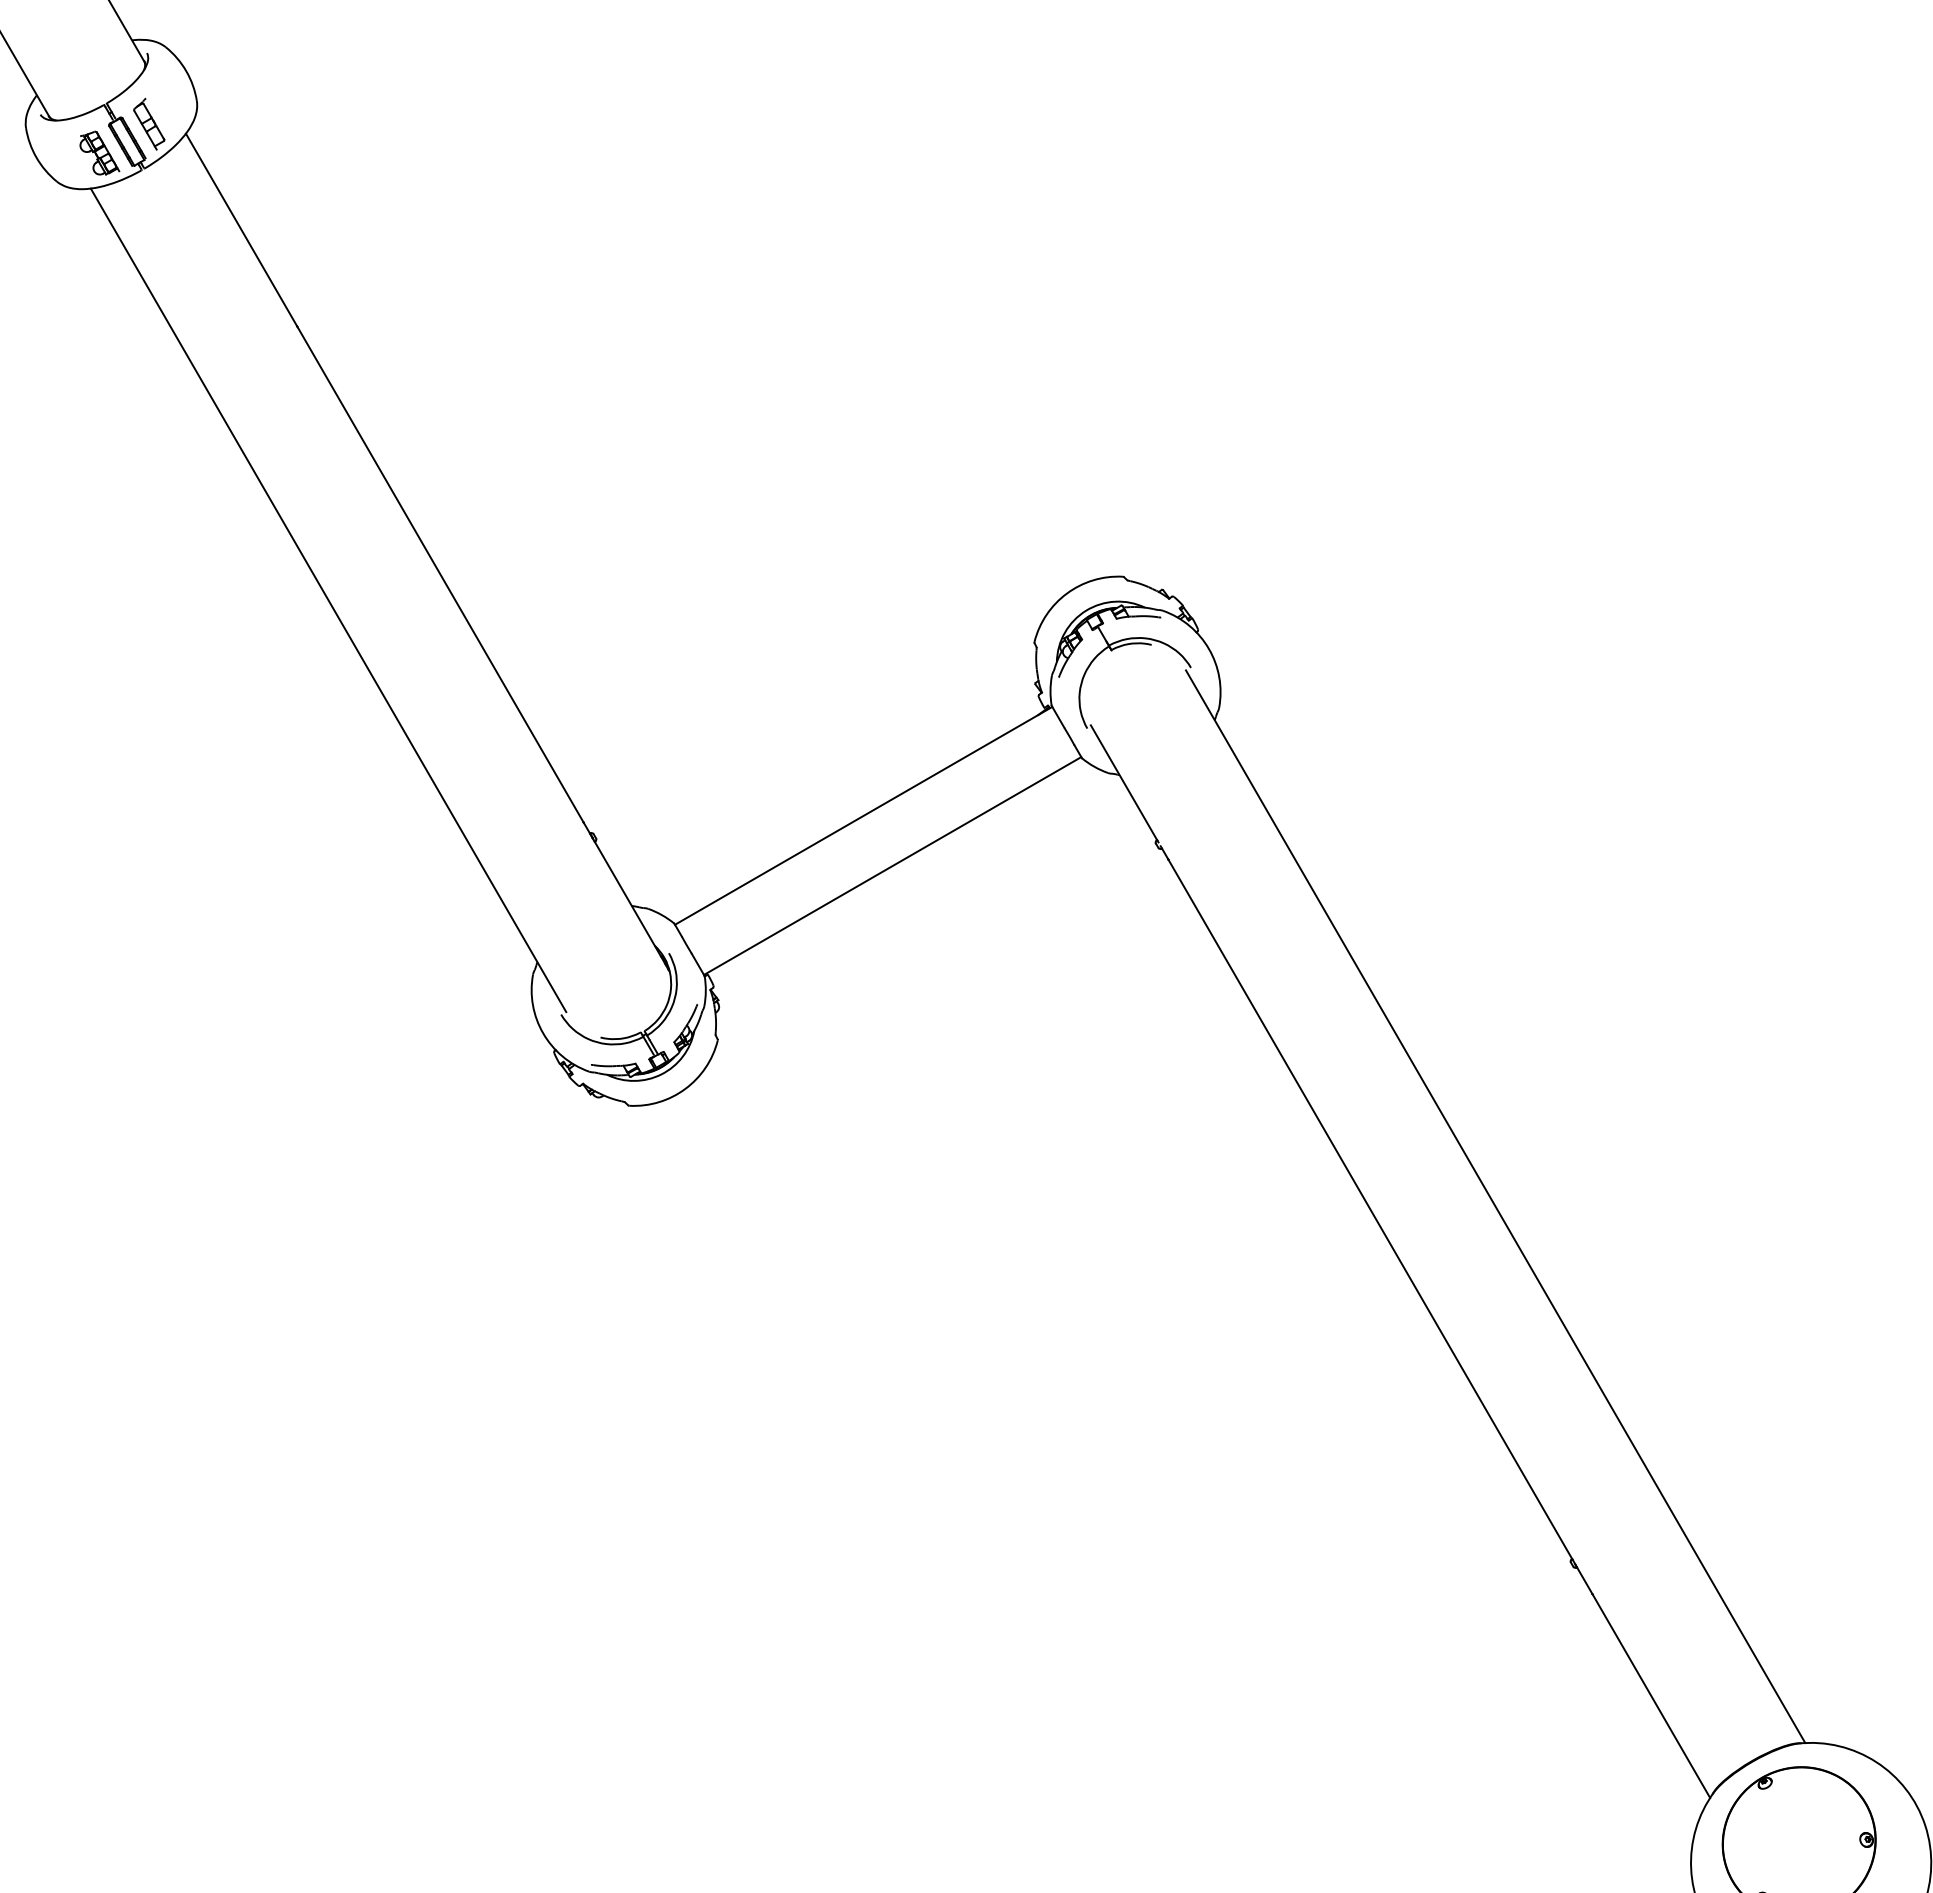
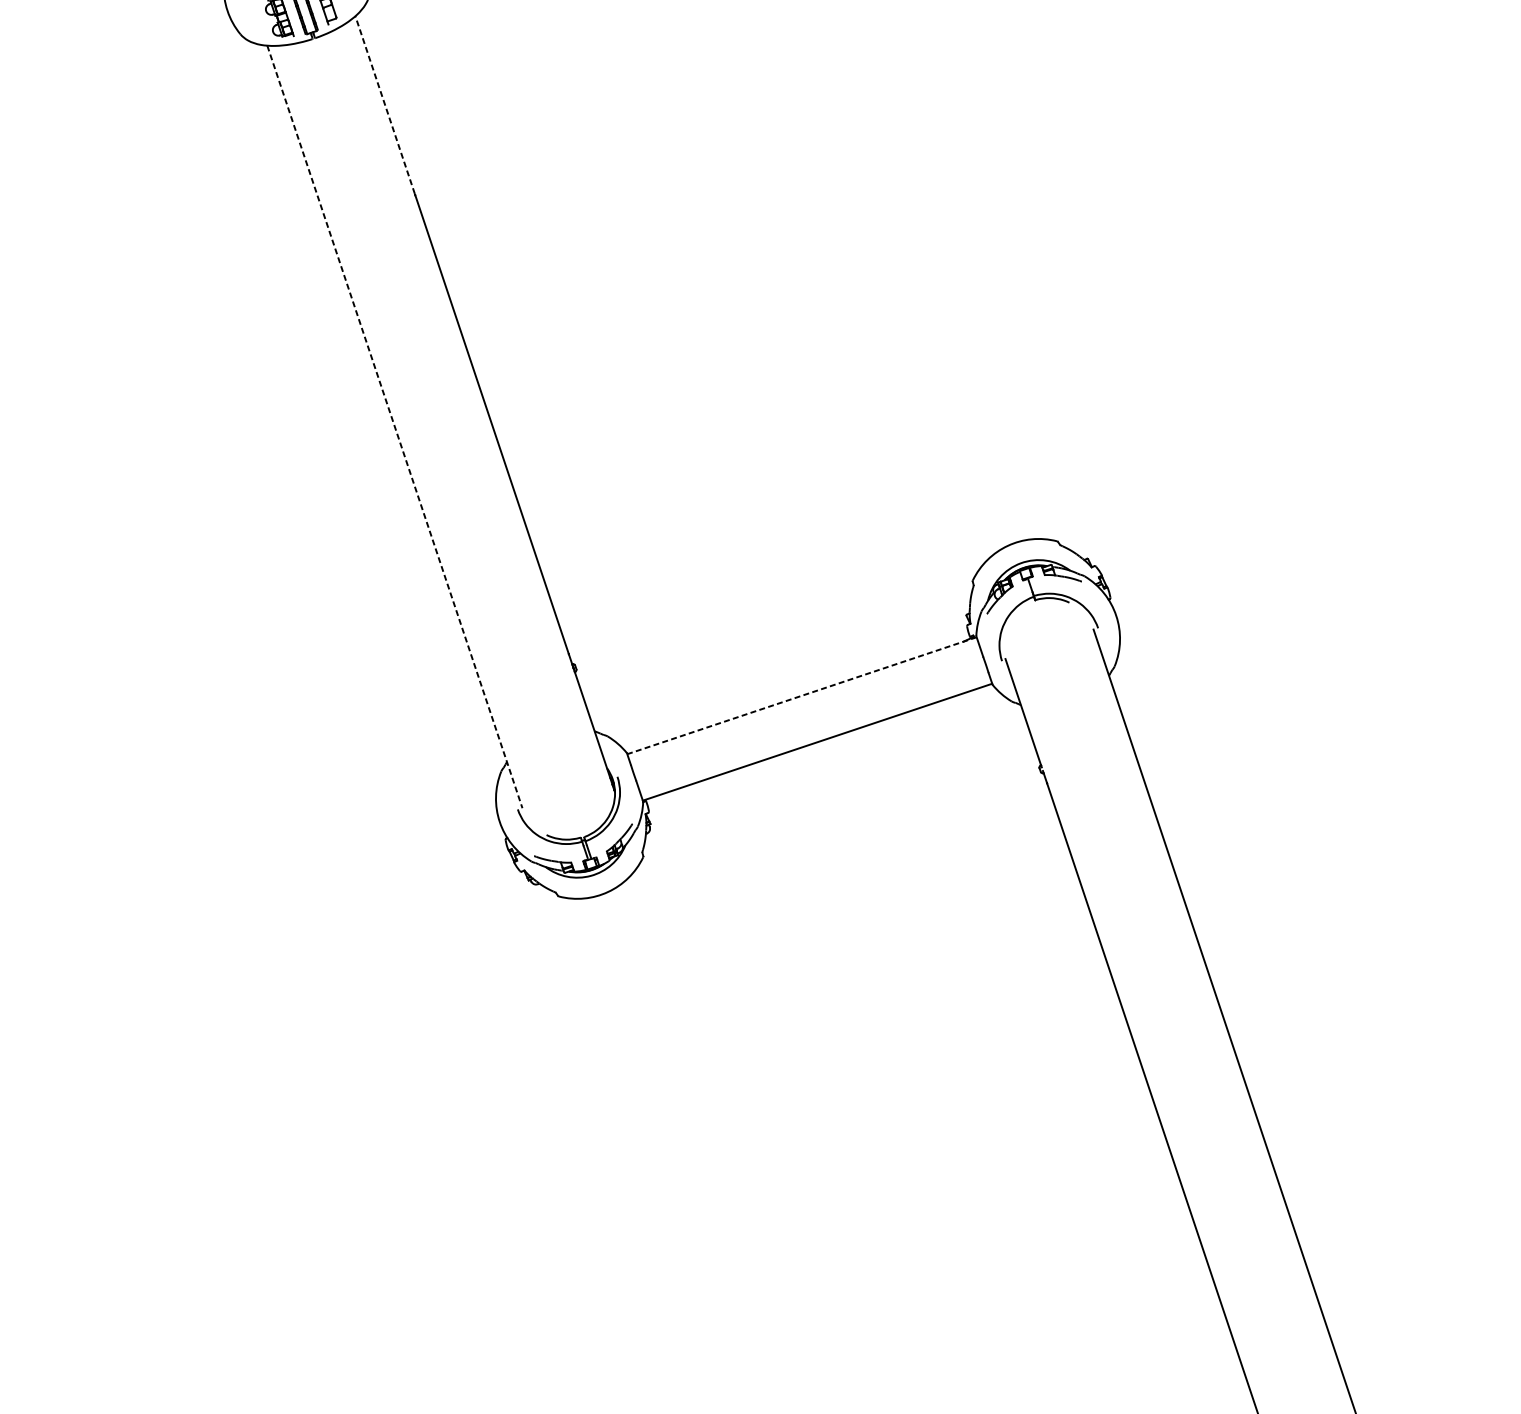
line: (241, 229) -> (385, 104), solid -> dashed
line: (328, 600) -> (394, 427), solid -> dashed
line: (863, 815) -> (801, 695), solid -> dashed

